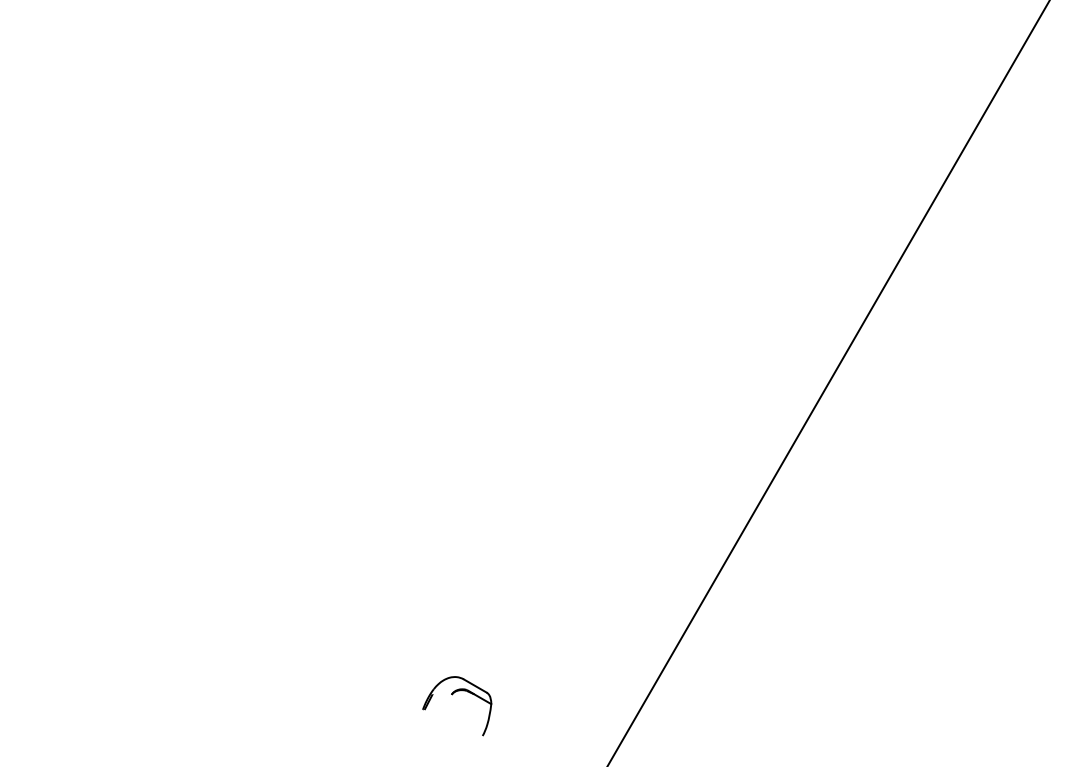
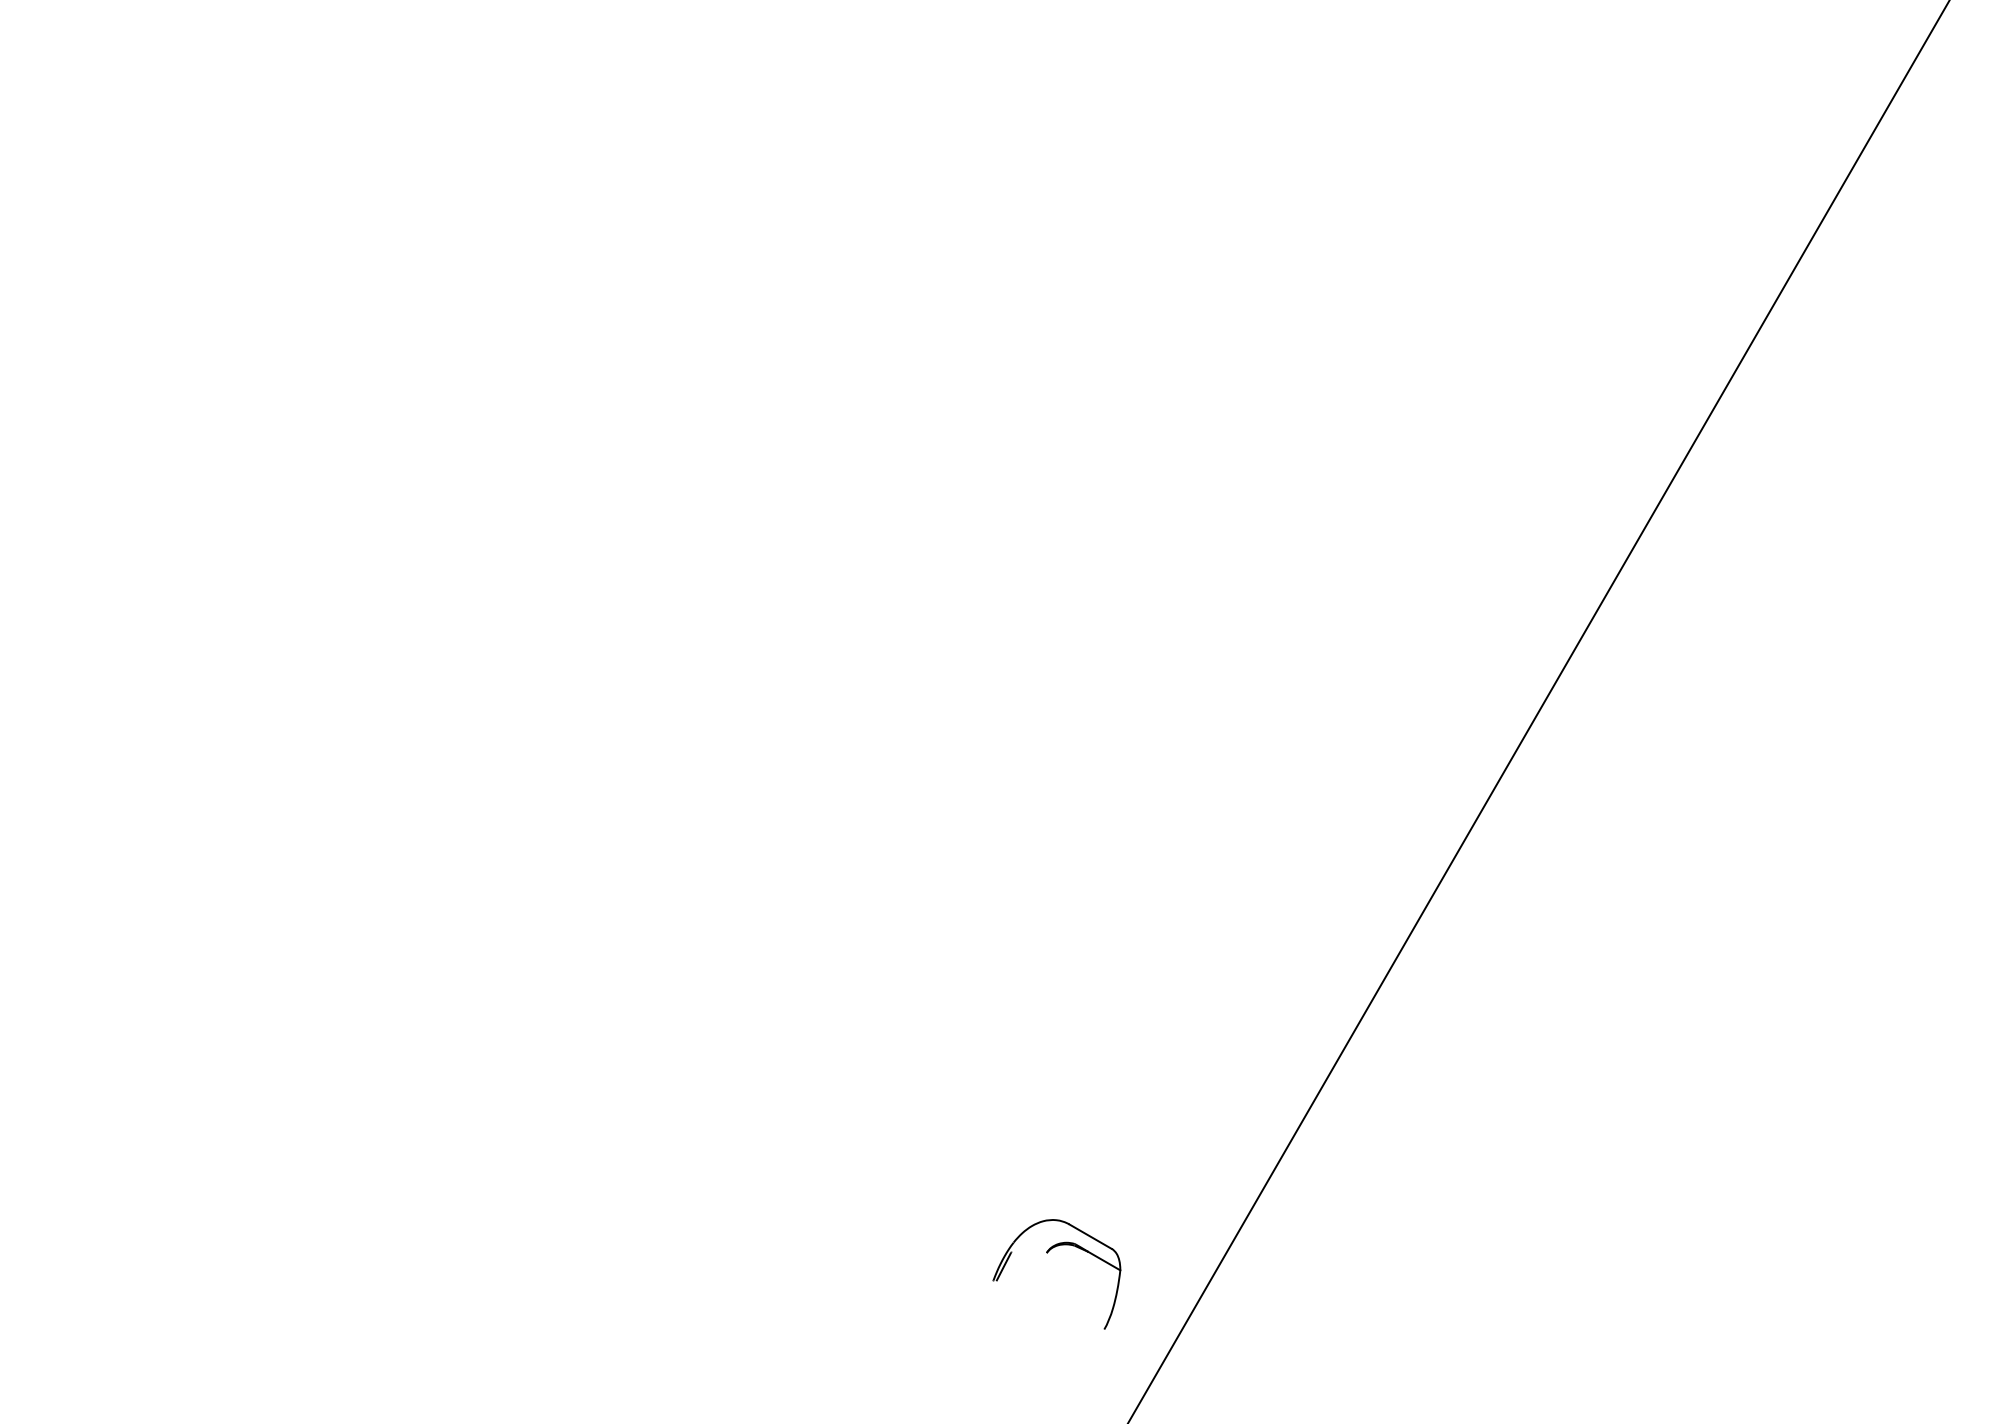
part: (452, 695) -> (1048, 1254), moved

